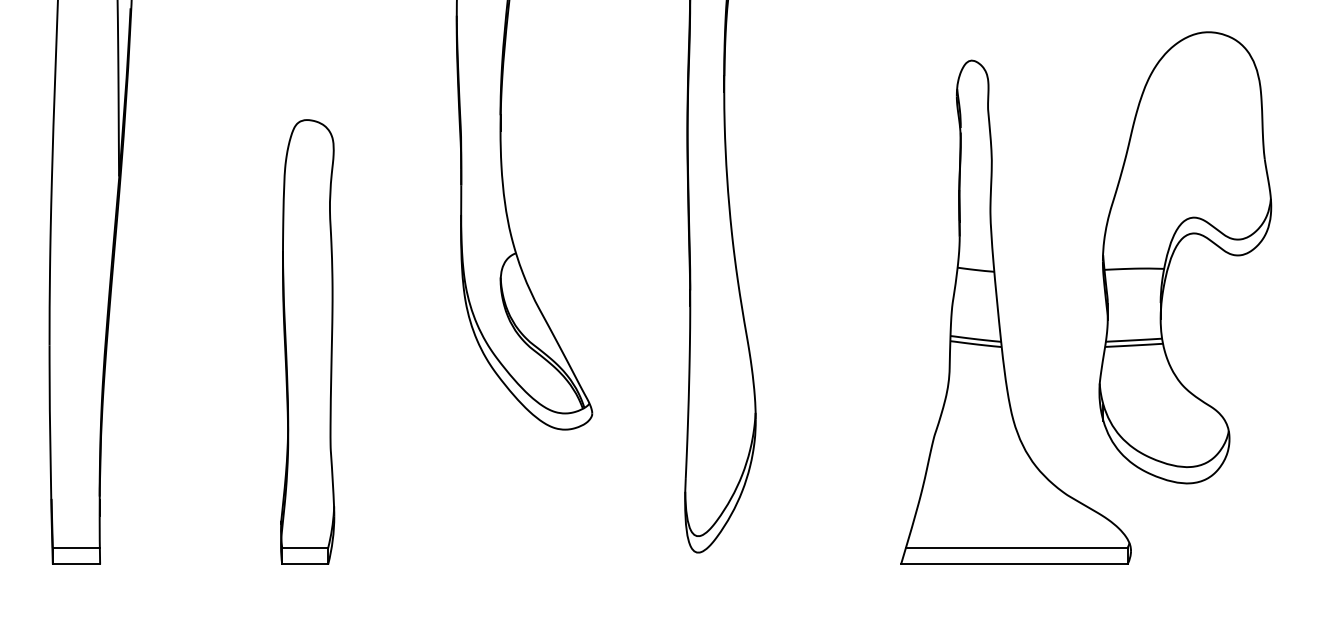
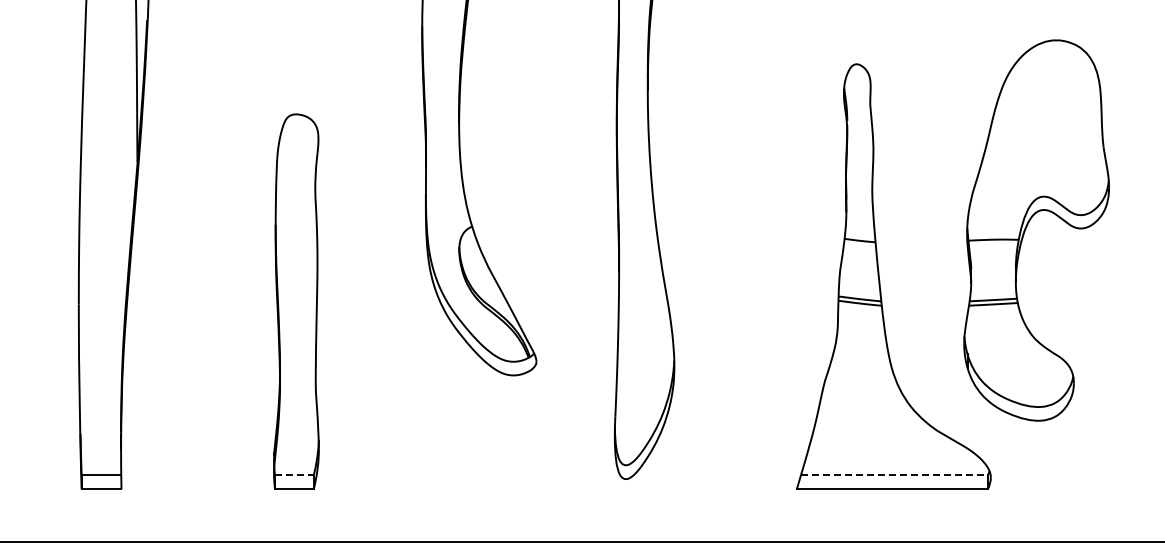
line: (305, 548) -> (294, 475), solid -> dashed
line: (1016, 548) -> (894, 475), solid -> dashed

